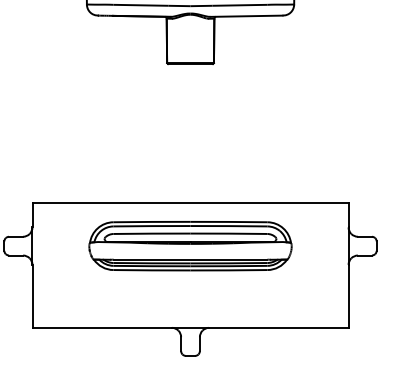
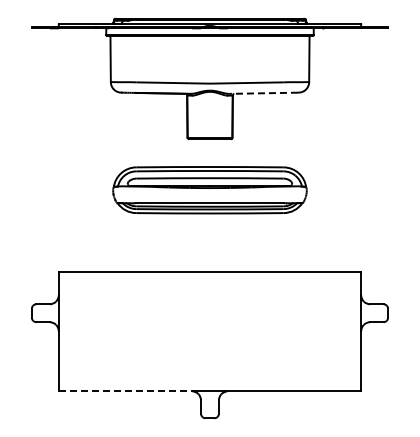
line: (246, 16) -> (263, 93), solid -> dashed
part: (190, 246) -> (209, 190), moved
line: (102, 327) -> (125, 391), solid -> dashed

